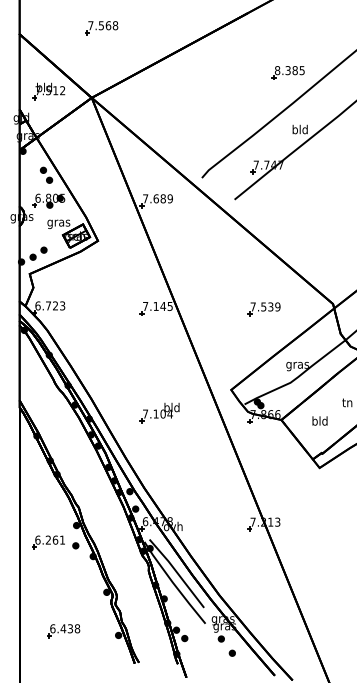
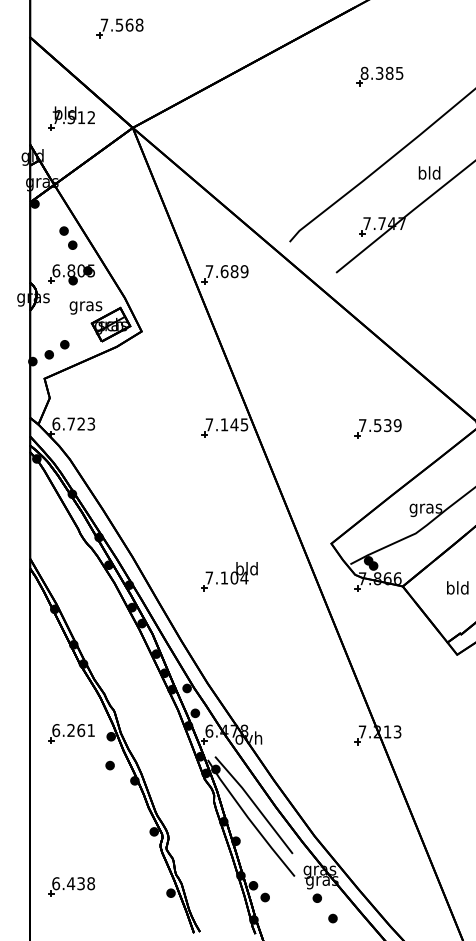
part: (101, 28) -> (119, 29), moved
part: (287, 72) -> (378, 76), moved
part: (48, 542) -> (71, 733), moved
part: (63, 631) -> (71, 887), moved

